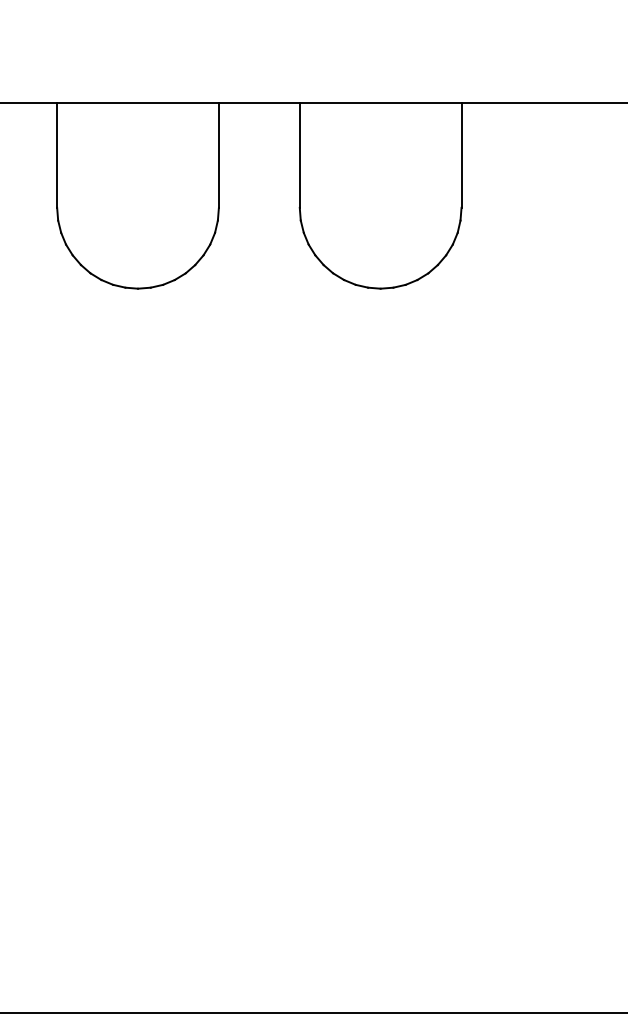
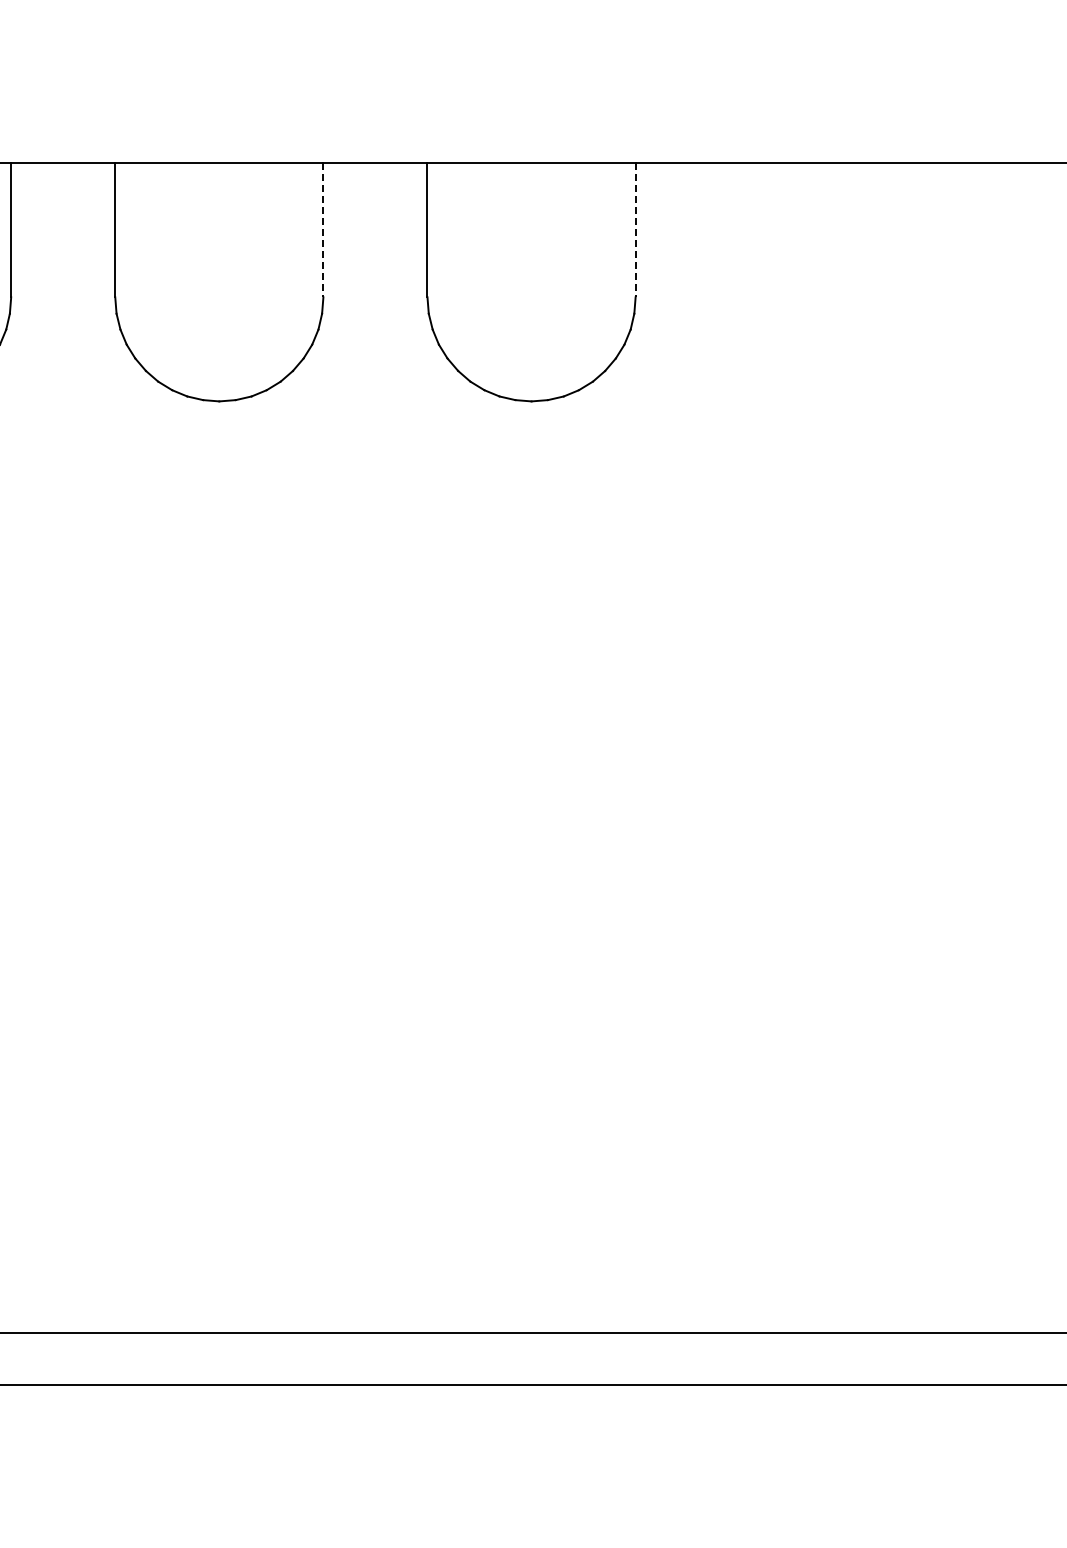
line: (218, 155) -> (323, 230), solid -> dashed
line: (461, 155) -> (635, 230), solid -> dashed

